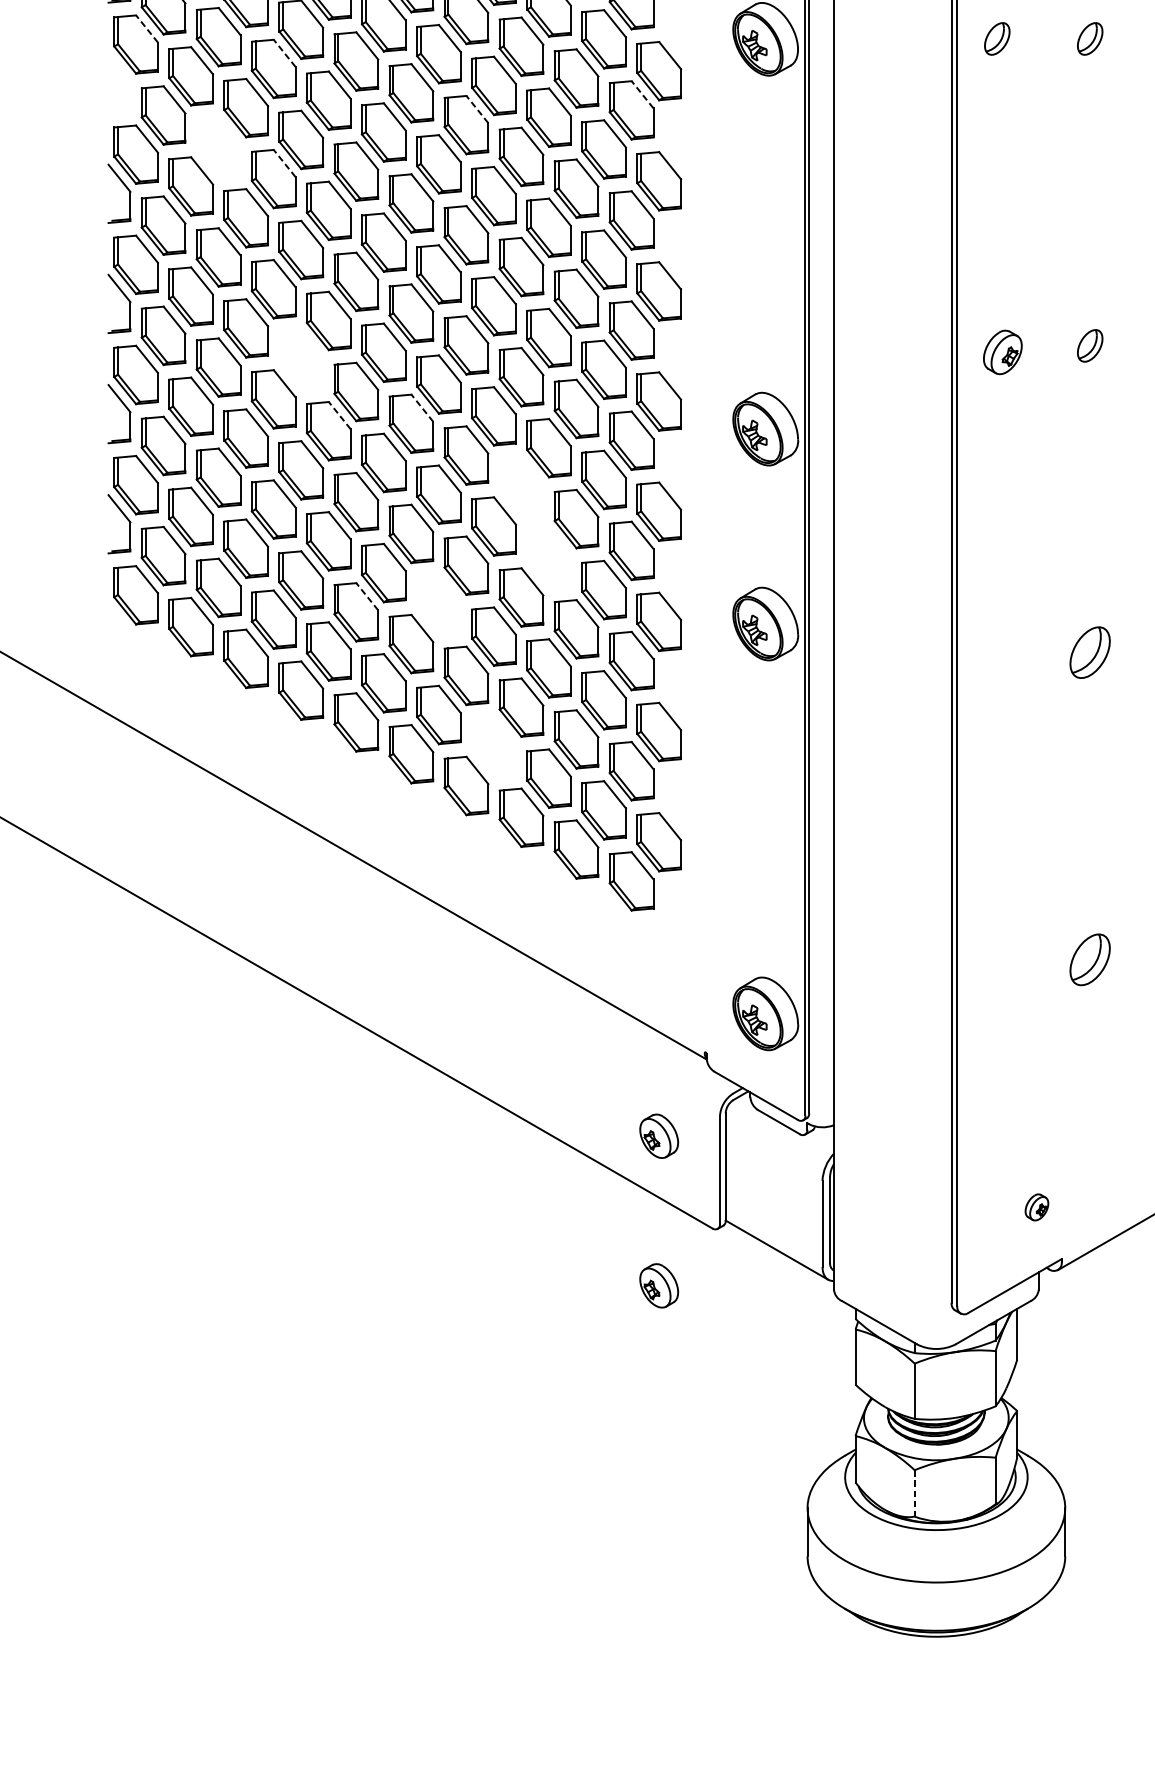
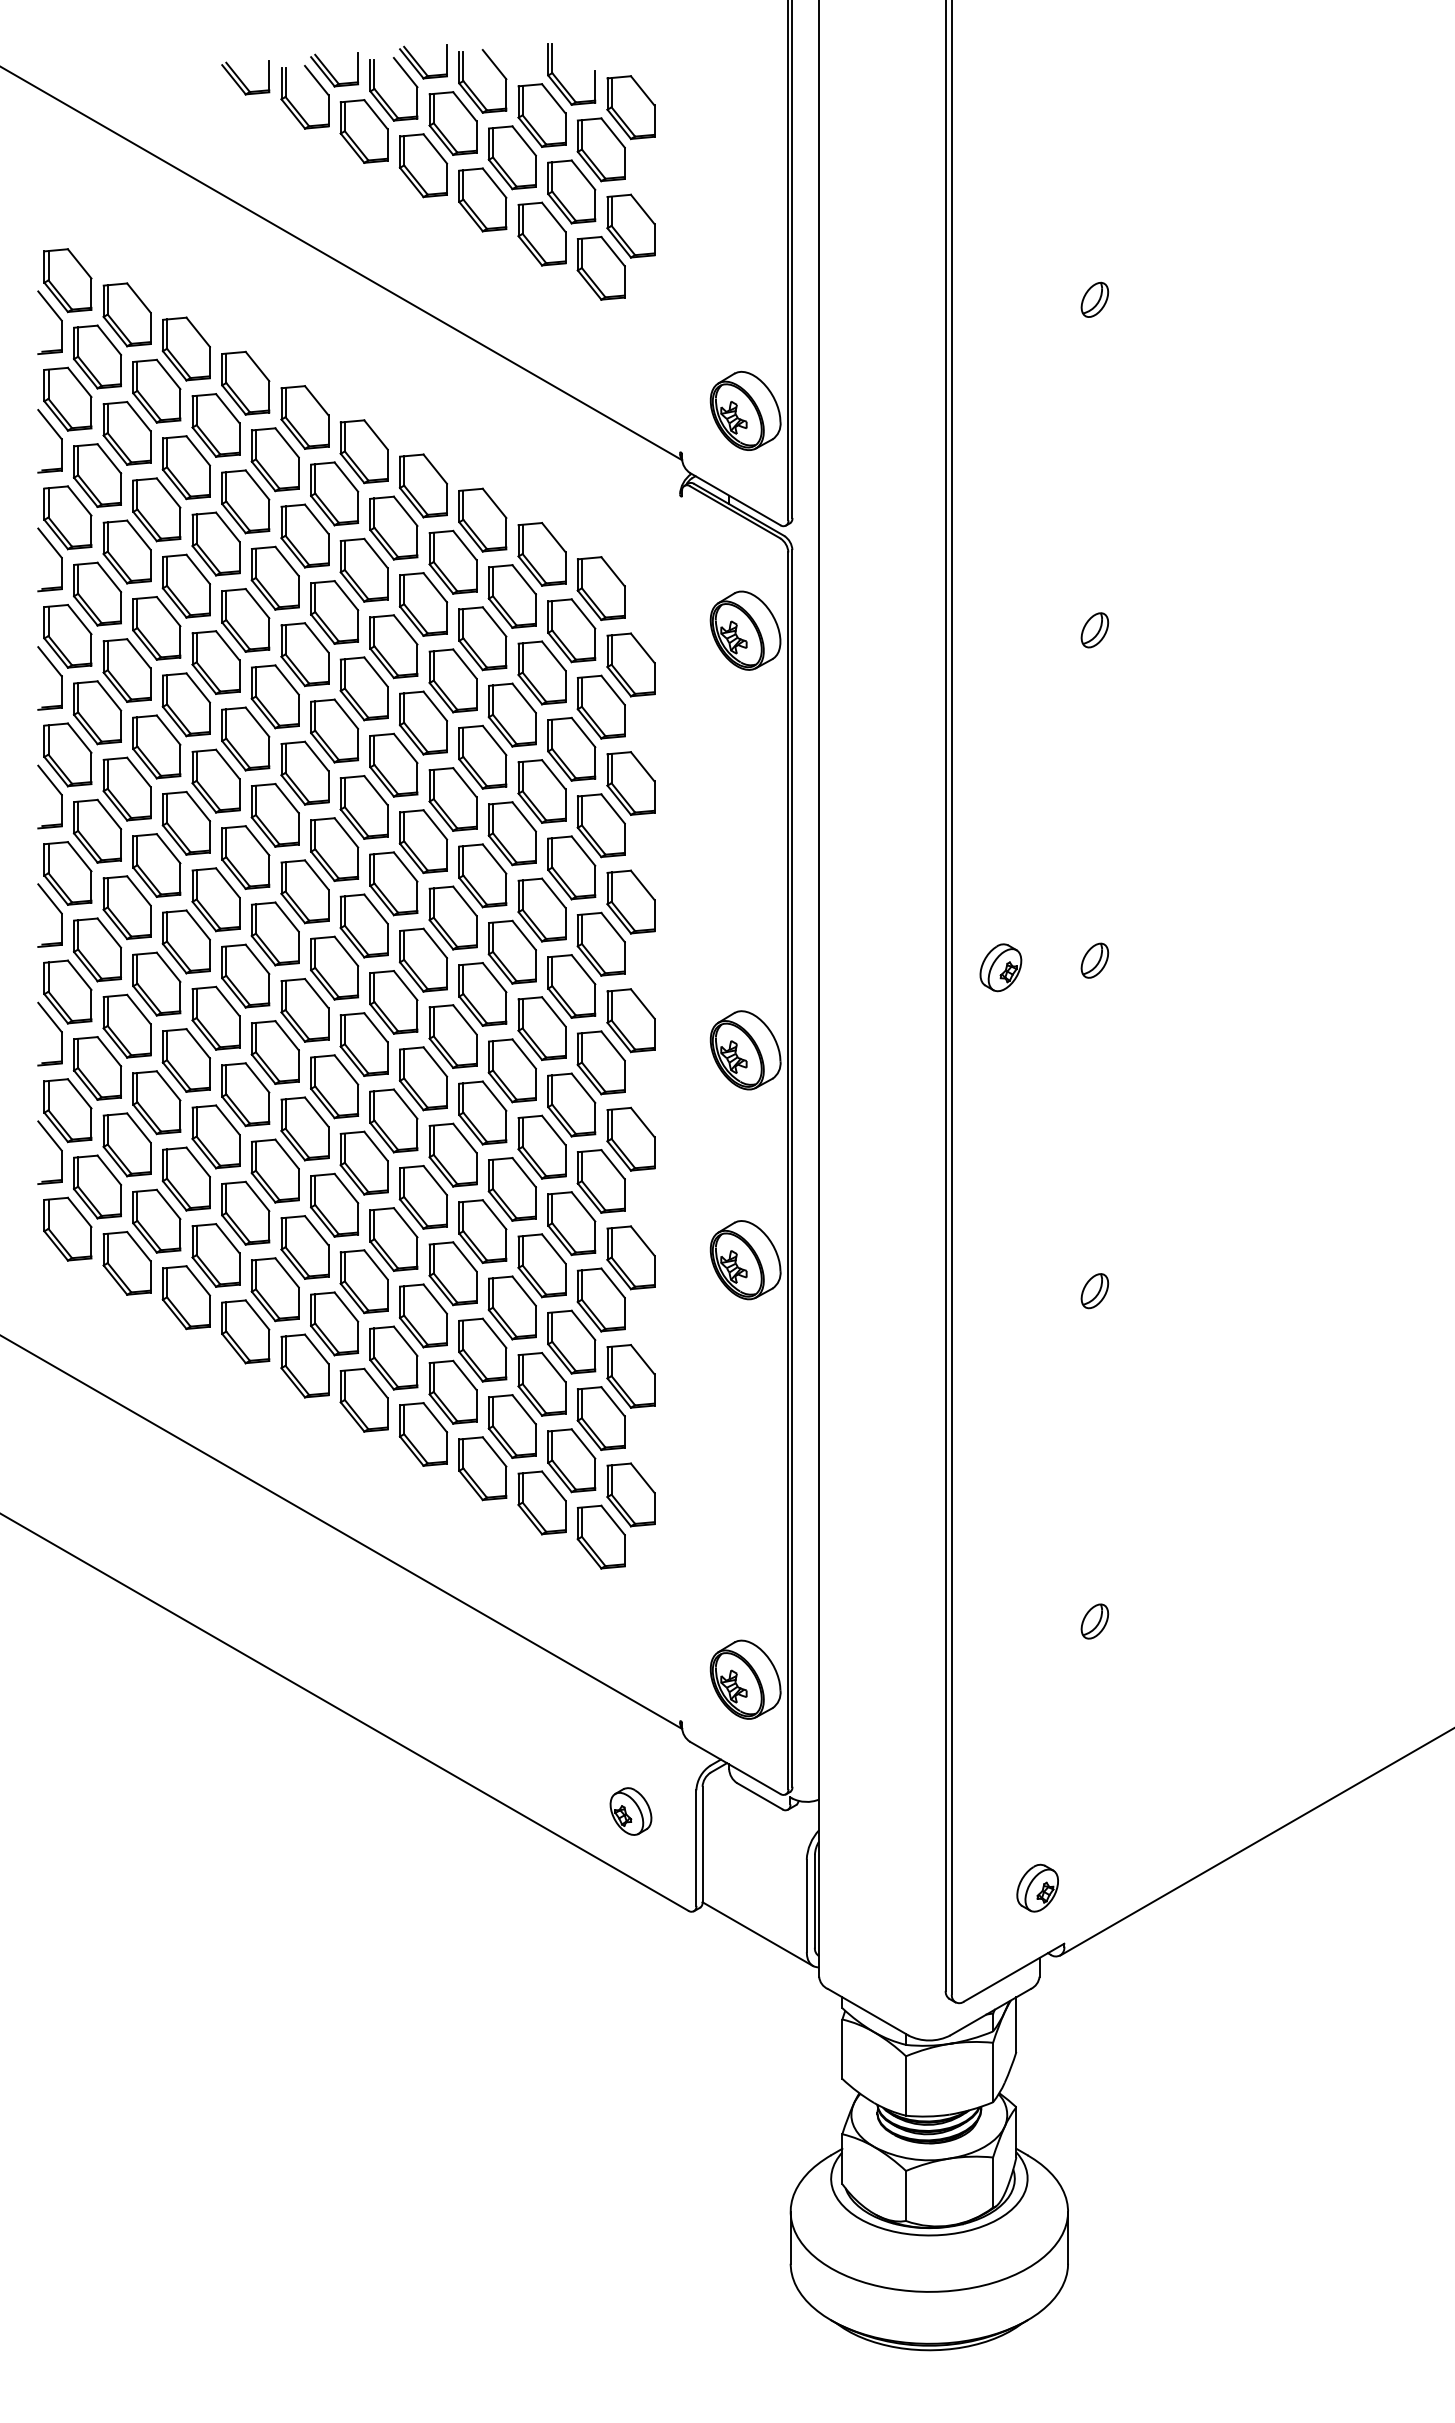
line: (146, 28) -> (79, 619), dashed -> solid
part: (996, 39) -> (994, 630), removed
line: (284, 53) -> (227, 645), dashed -> solid
part: (125, 77) -> (56, 671), added
line: (642, 94) -> (613, 690), dashed -> solid
line: (477, 109) -> (435, 706), dashed -> solid
part: (218, 146) -> (156, 746), added
line: (284, 163) -> (227, 764), dashed -> solid
part: (301, 359) -> (245, 975), added
line: (422, 407) -> (376, 1027), dashed -> solid
line: (340, 415) -> (287, 1035), dashed -> solid
part: (521, 486) -> (482, 1112), added
part: (548, 558) -> (511, 1189), added
line: (367, 596) -> (316, 1230), dashed -> solid
part: (438, 604) -> (393, 1239), added
part: (1089, 653) -> (1094, 1291), size x0.62
part: (493, 746) -> (452, 1391), added
part: (1089, 959) -> (1094, 1621), size x0.62
part: (1036, 1206) -> (1037, 1887), size x1.67
part: (658, 1285) -> (630, 1972), removed
line: (915, 1493) -> (906, 2196), dashed -> solid

